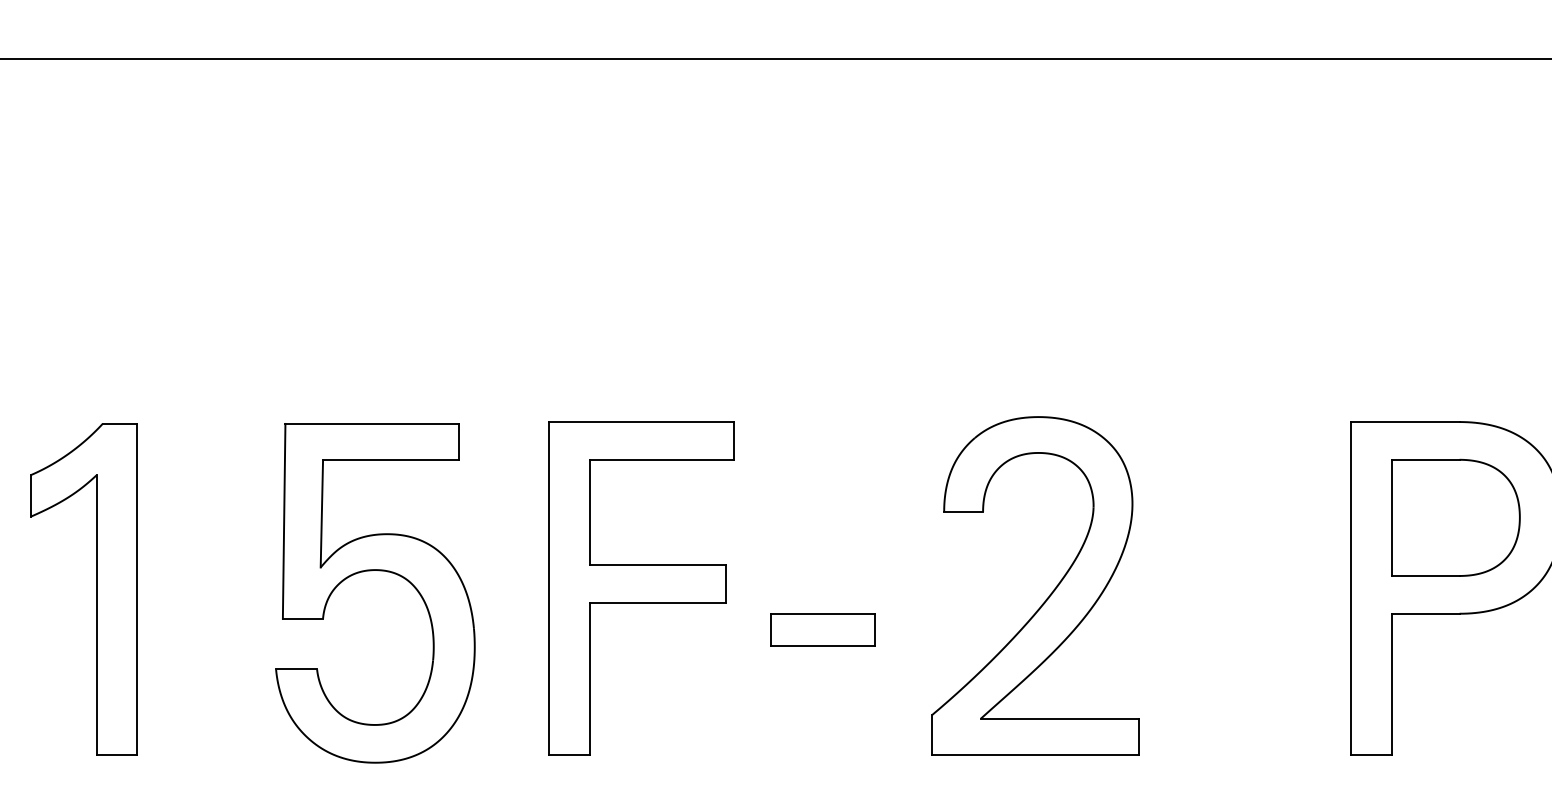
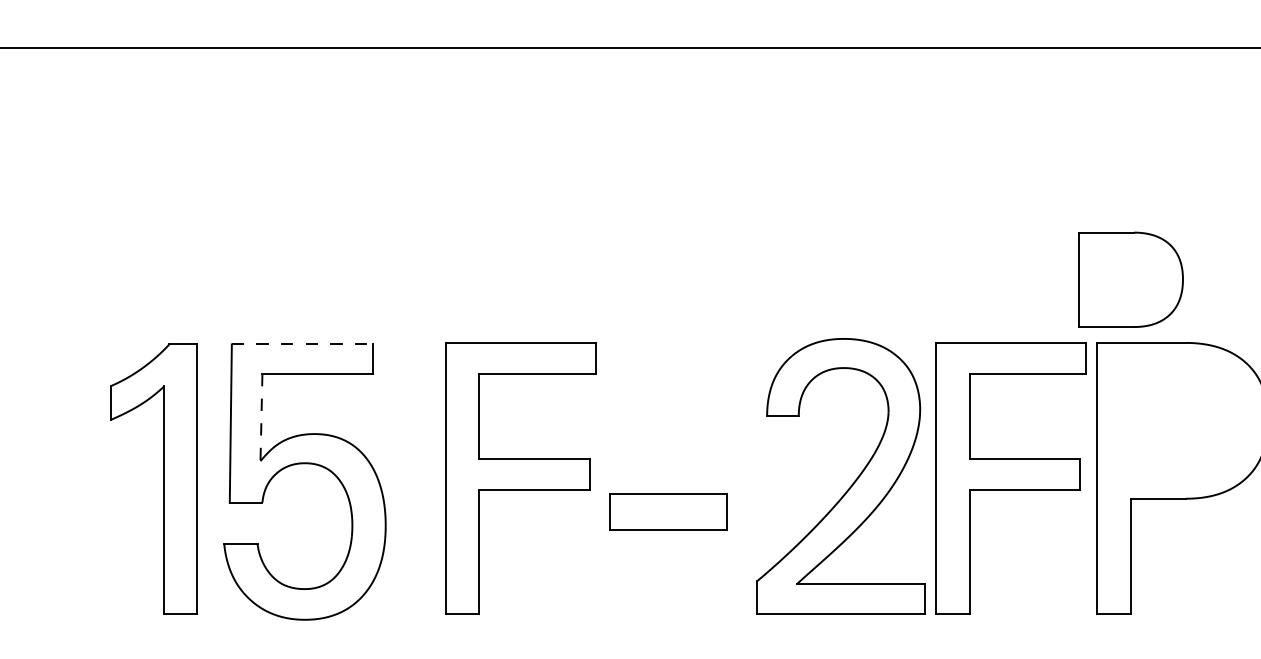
line: (372, 423) -> (302, 344), solid -> dashed
line: (321, 513) -> (261, 417), solid -> dashed
part: (1455, 517) -> (1130, 279), moved
part: (95, 588) -> (163, 478), moved
part: (1243, 588) -> (1010, 478), added
part: (822, 629) -> (668, 511), size x1.4

